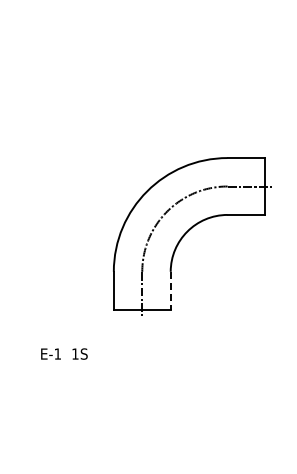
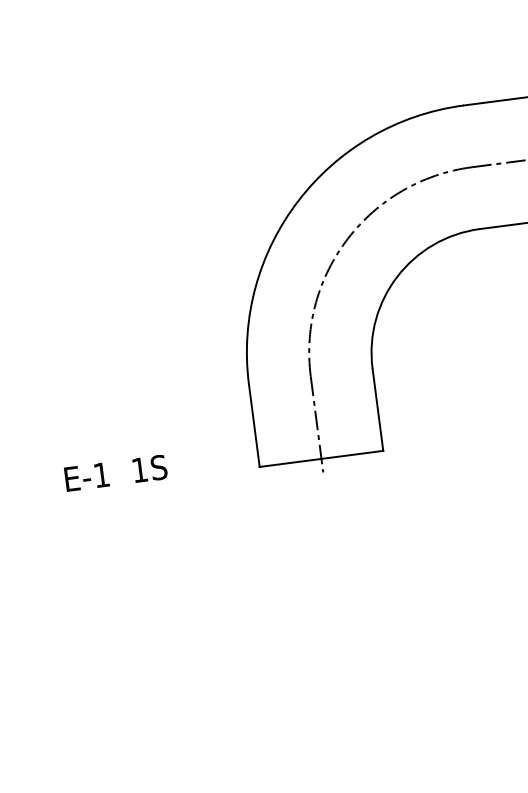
line: (170, 290) -> (377, 409), dashed -> solid
text: (64, 353) -> (116, 471), moved

